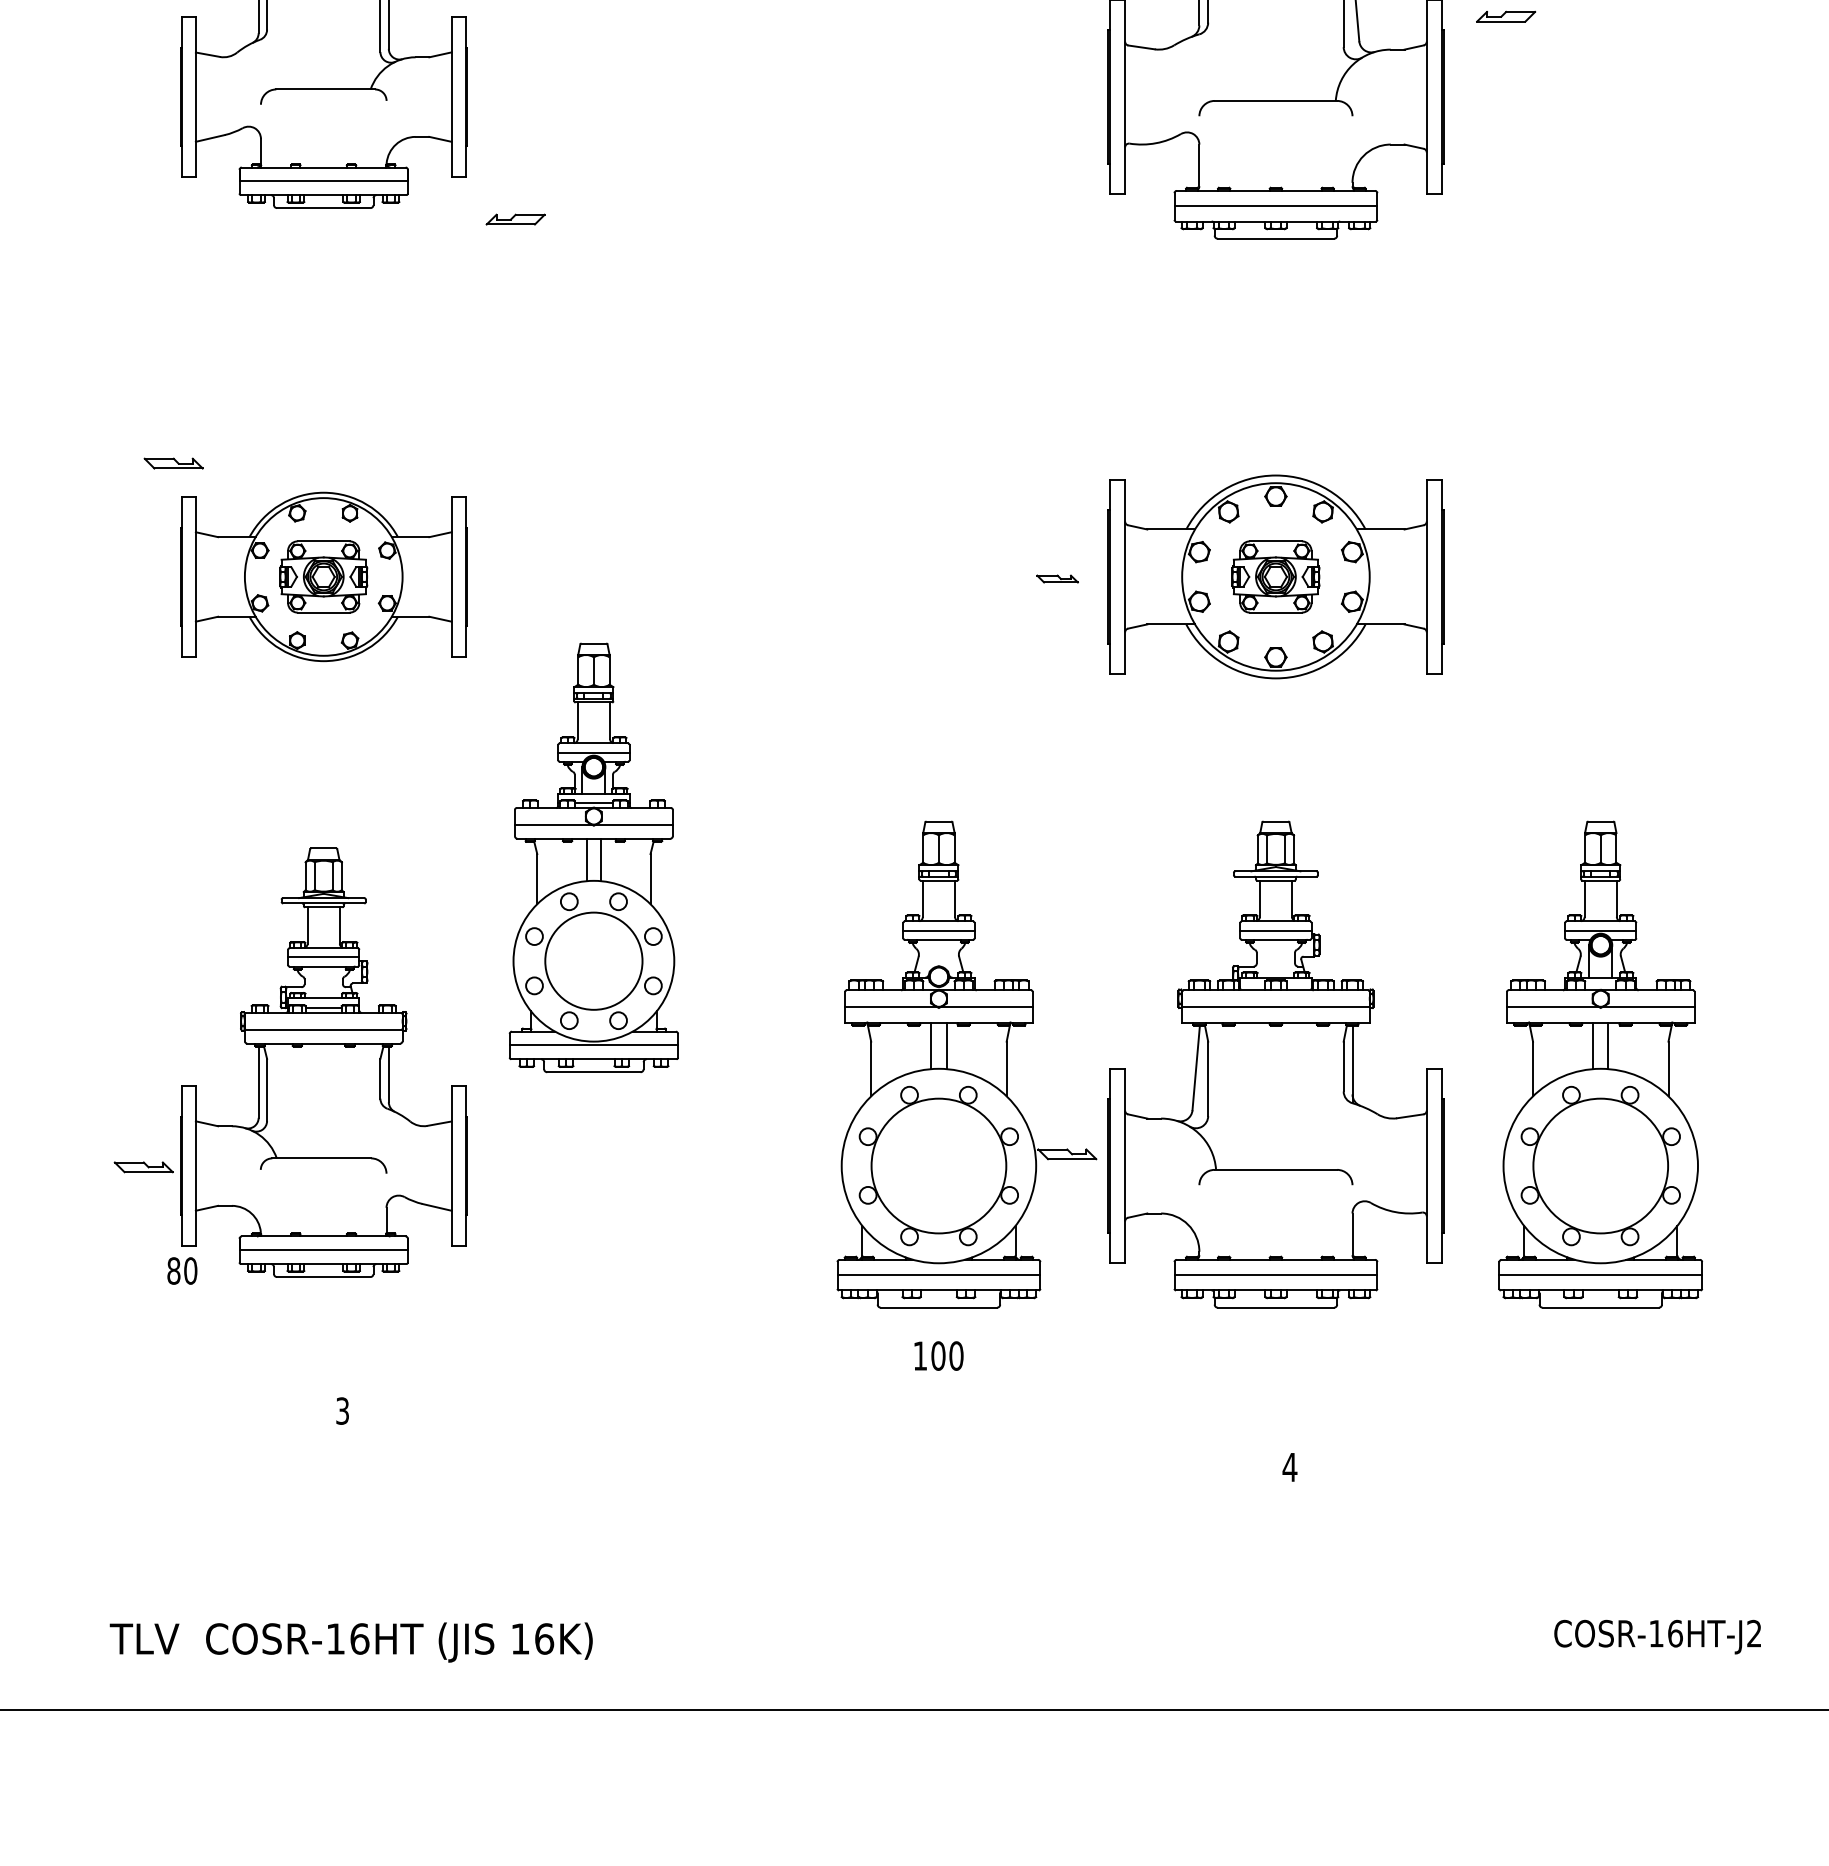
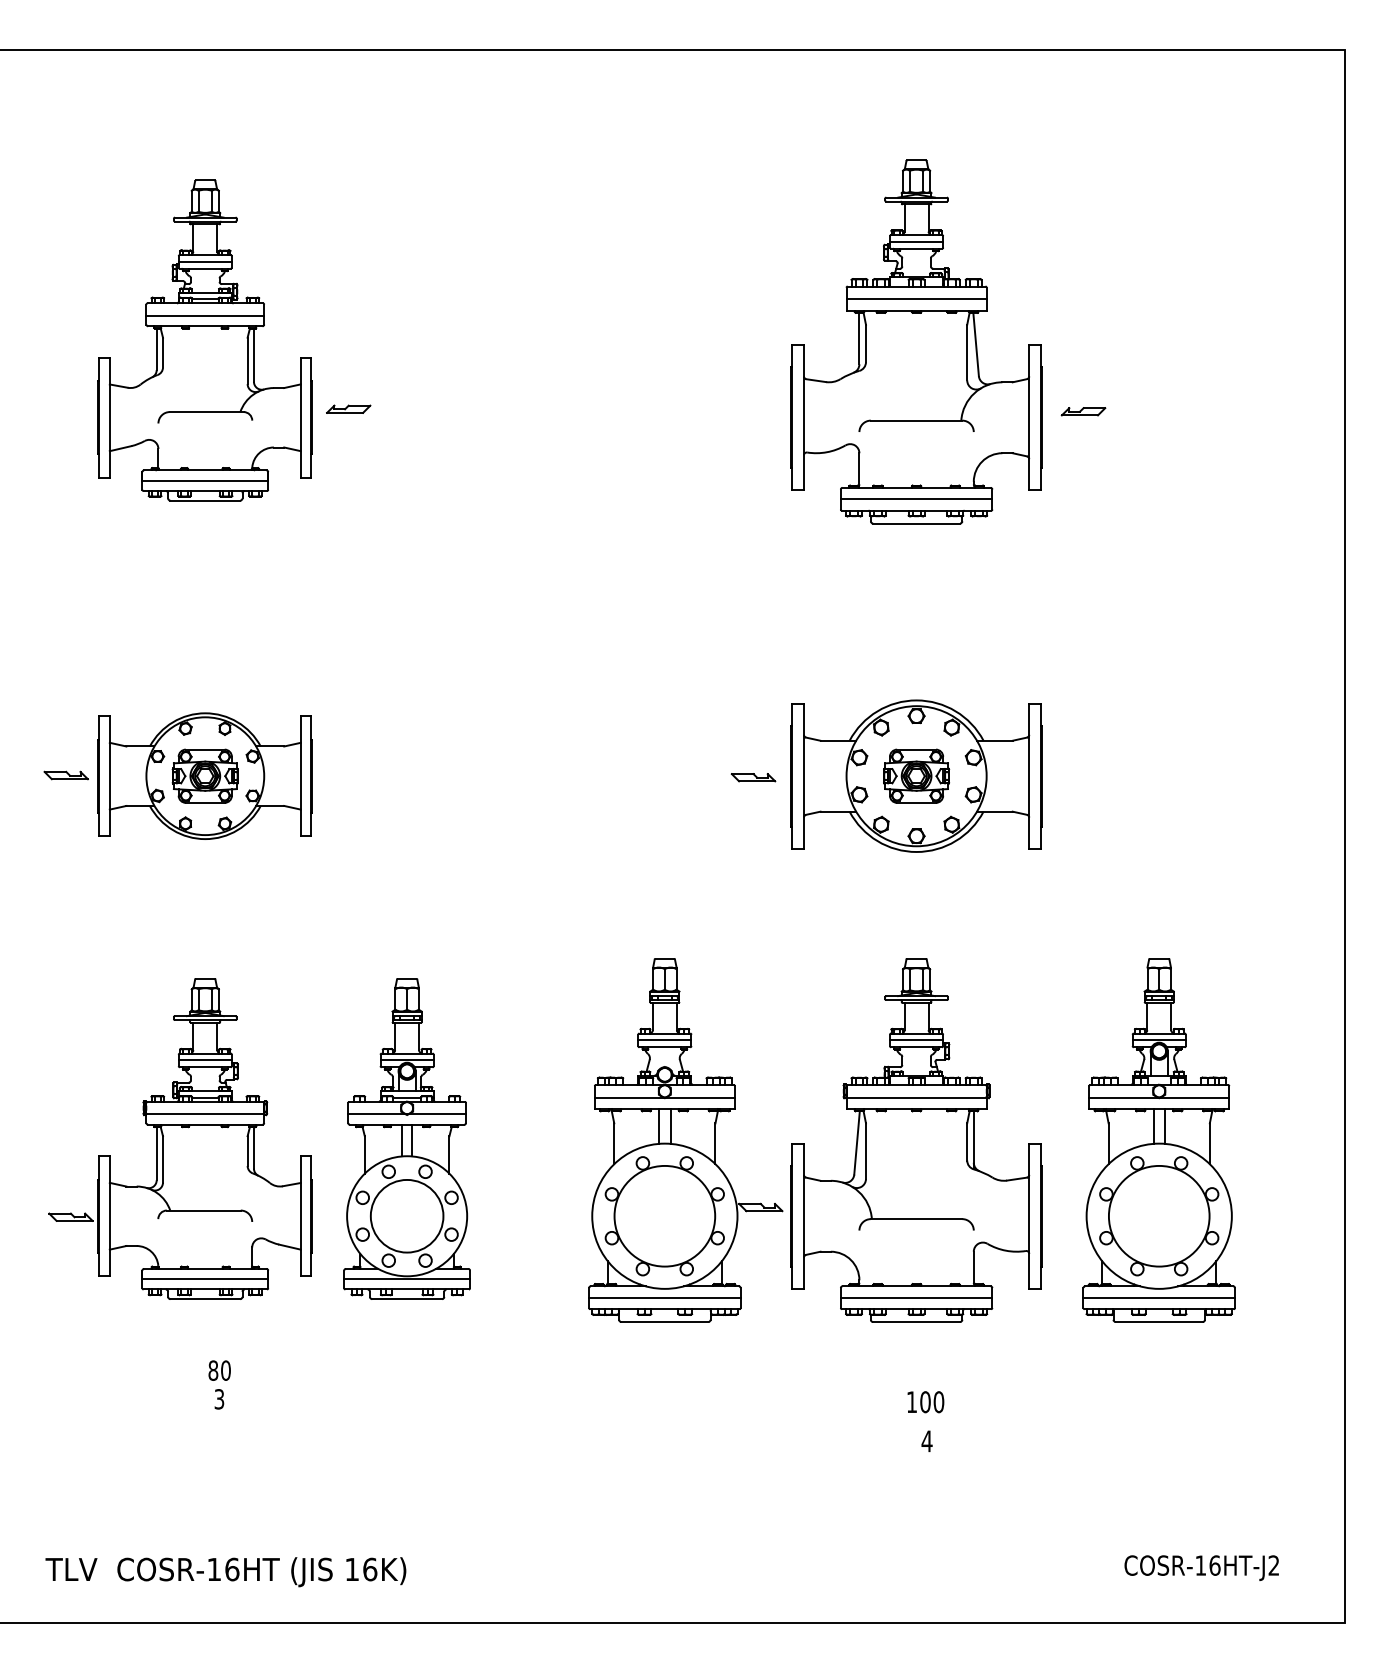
part: (1506, 16) -> (1083, 411), moved
part: (515, 218) -> (348, 408), moved
part: (172, 463) -> (65, 775), moved
part: (1057, 578) -> (753, 777), size x1.43
part: (593, 857) -> (406, 1138), moved
text: (182, 1270) -> (219, 1370), moved
text: (938, 1356) -> (925, 1402), moved

